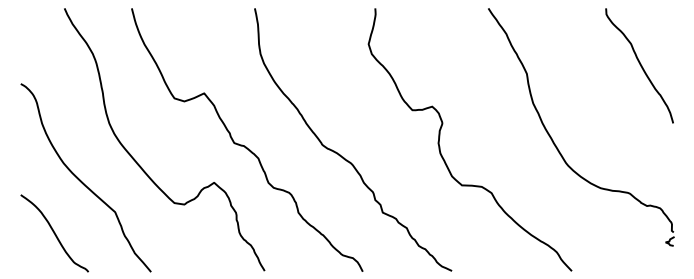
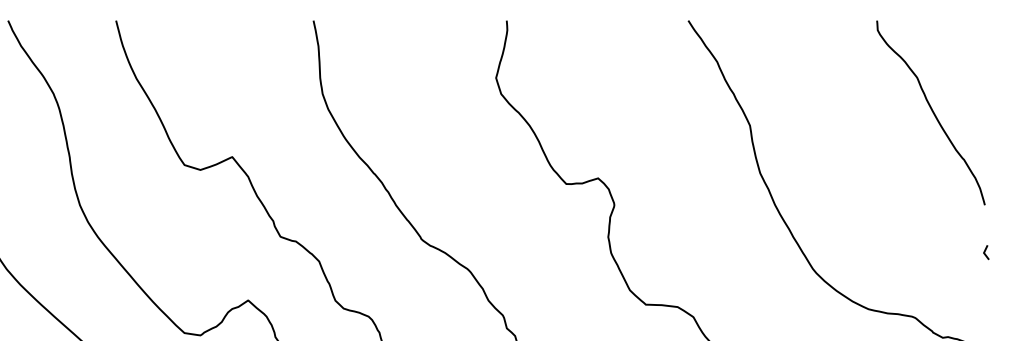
line: (673, 152) -> (985, 251), added

